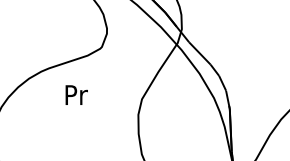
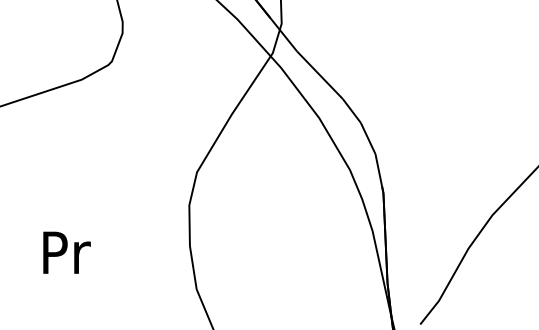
text: (76, 94) -> (66, 251), moved

